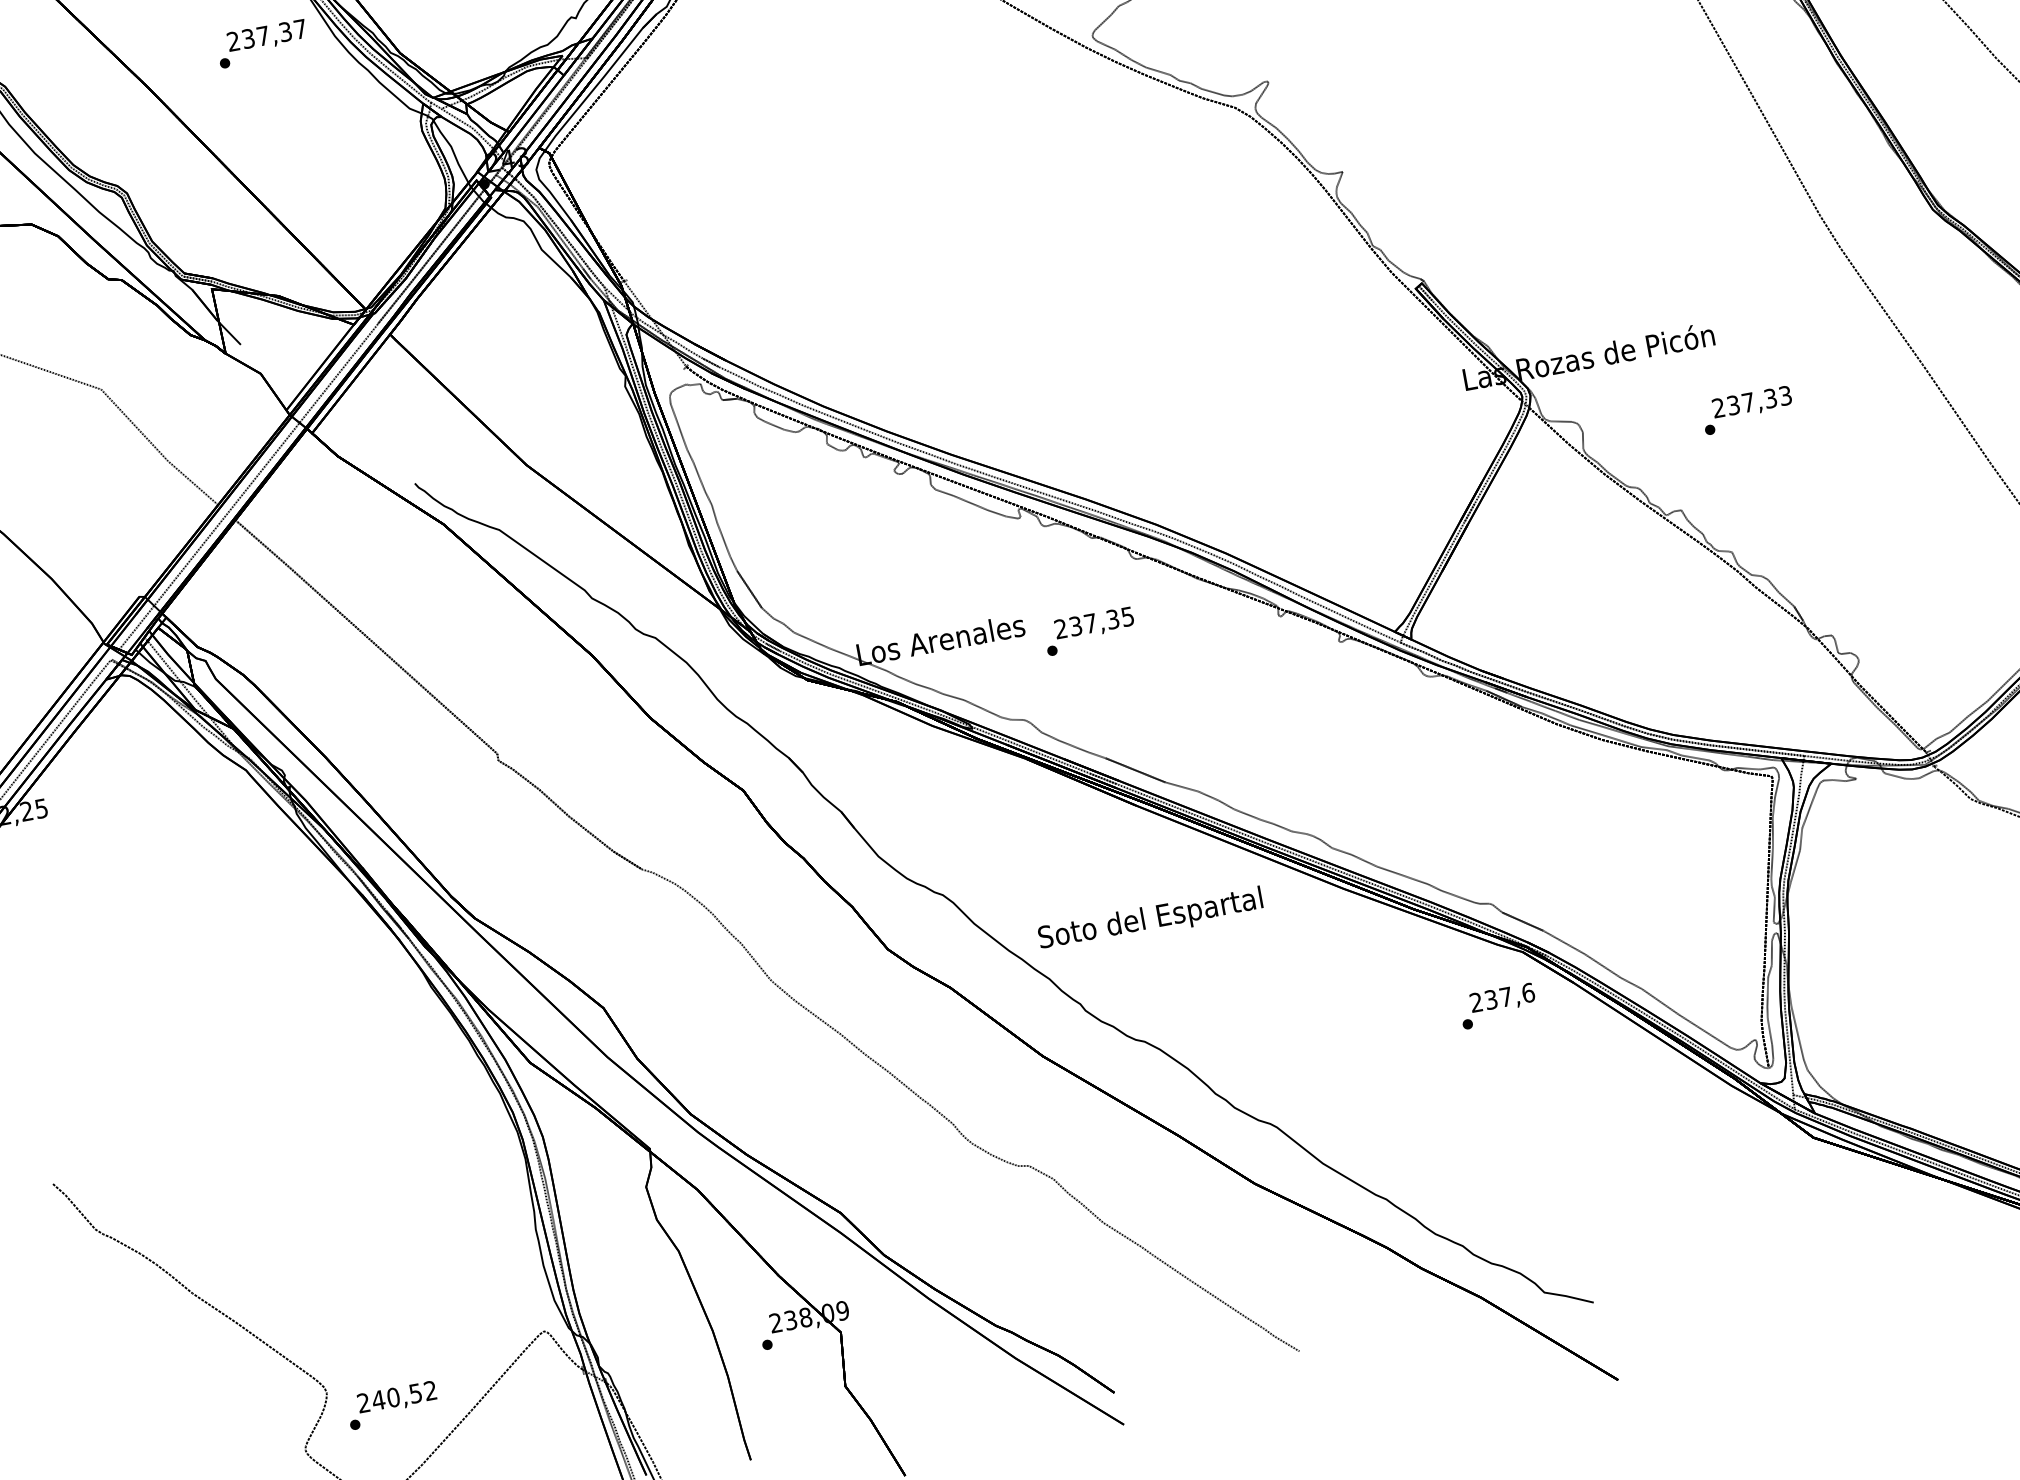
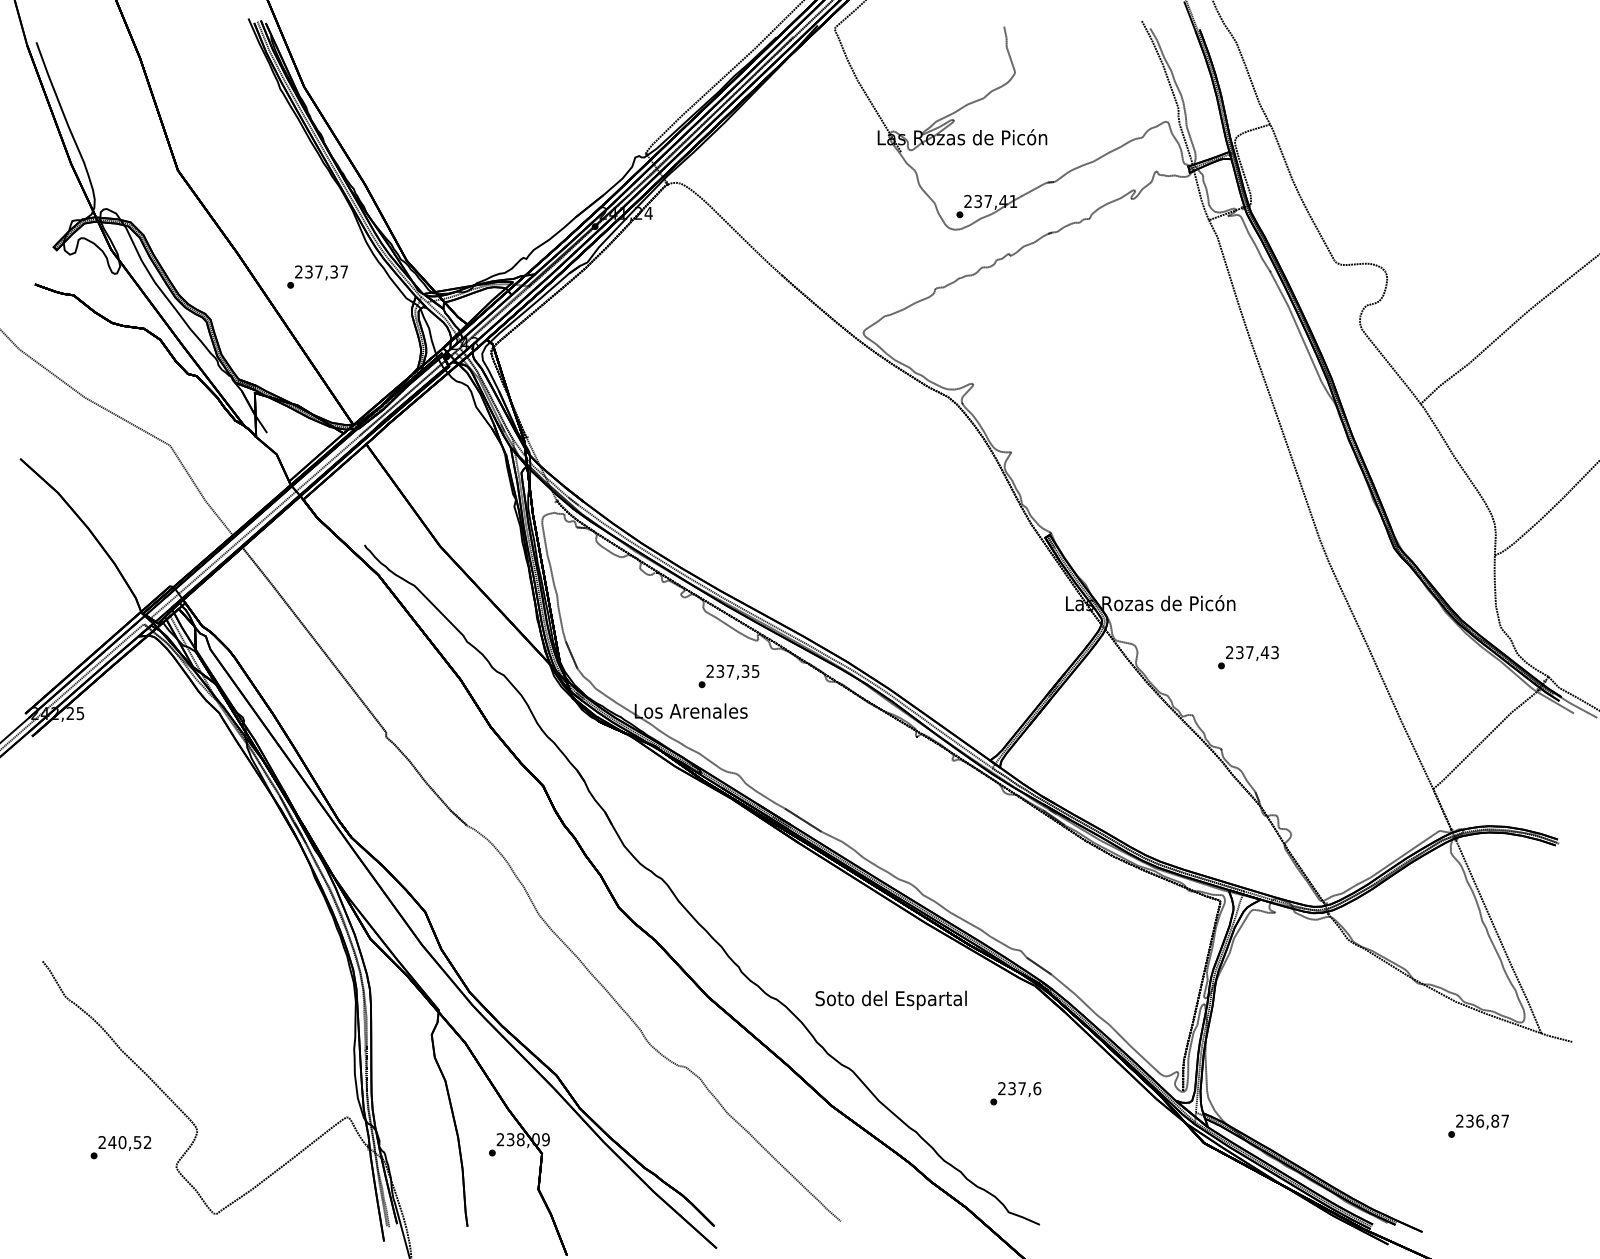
text: (262, 43) -> (317, 276), moved
text: (1769, 398) -> (1264, 652), 237,33 -> 237,43
text: (1089, 631) -> (728, 676), moved
text: (1149, 920) -> (890, 1000), moved
text: (1497, 1005) -> (1015, 1093), moved
text: (391, 1405) -> (120, 1147), moved

